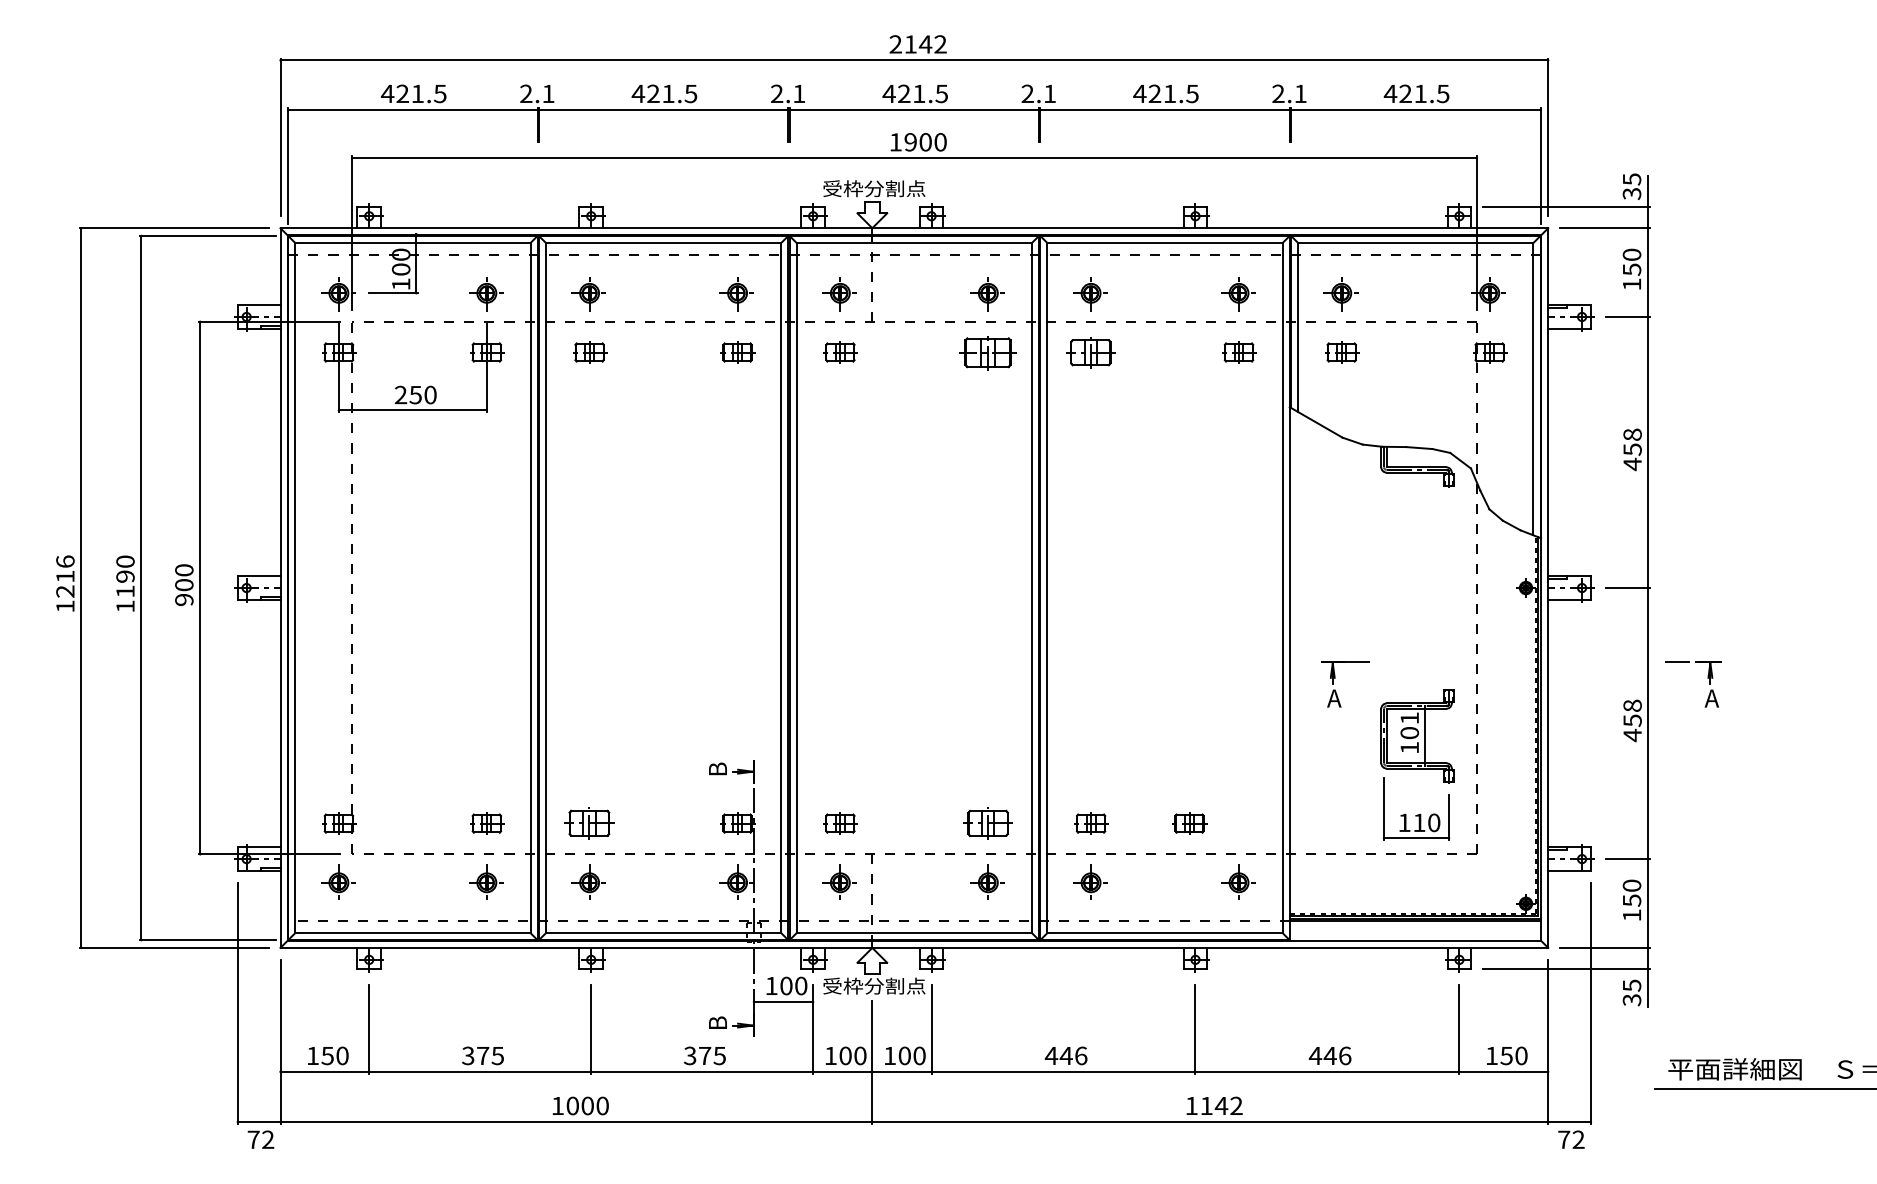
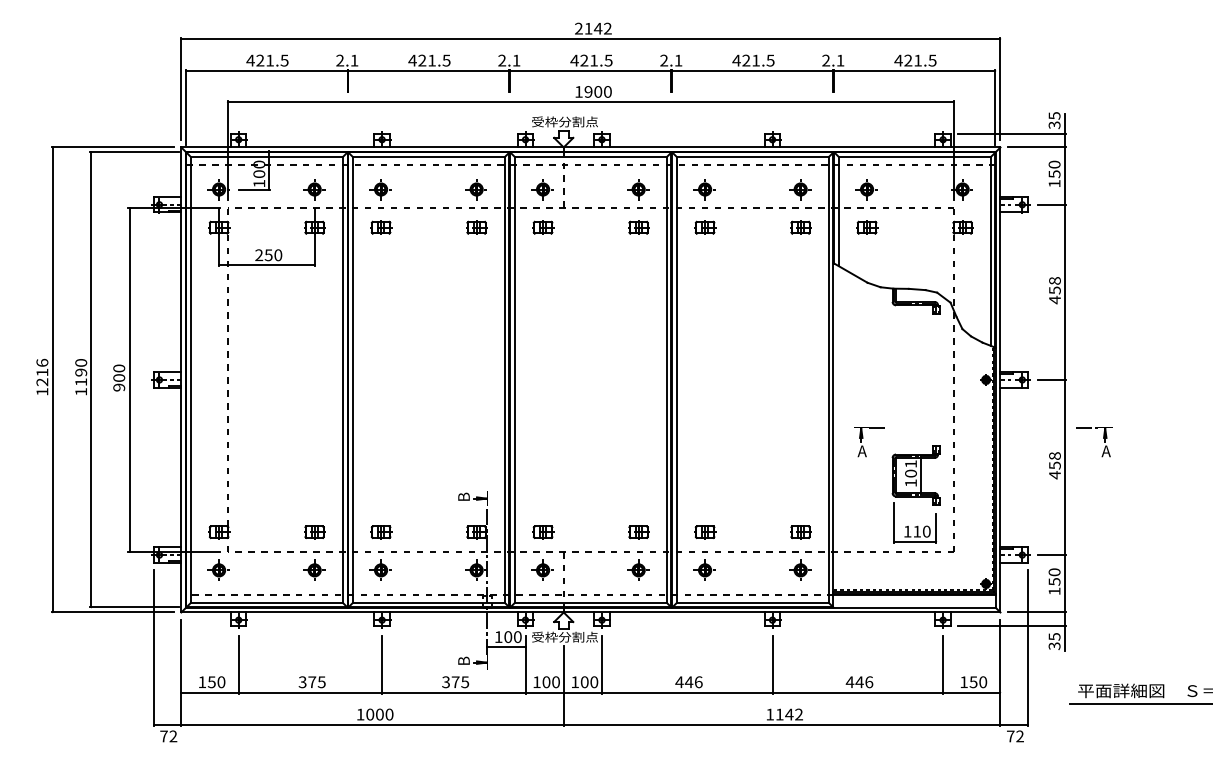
part: (988, 352) -> (638, 227), size x0.62
part: (1091, 352) -> (705, 227), size x0.71
part: (590, 824) -> (381, 532), size x0.71
part: (988, 824) -> (638, 532), size x0.71
part: (1189, 824) -> (800, 532), moved

